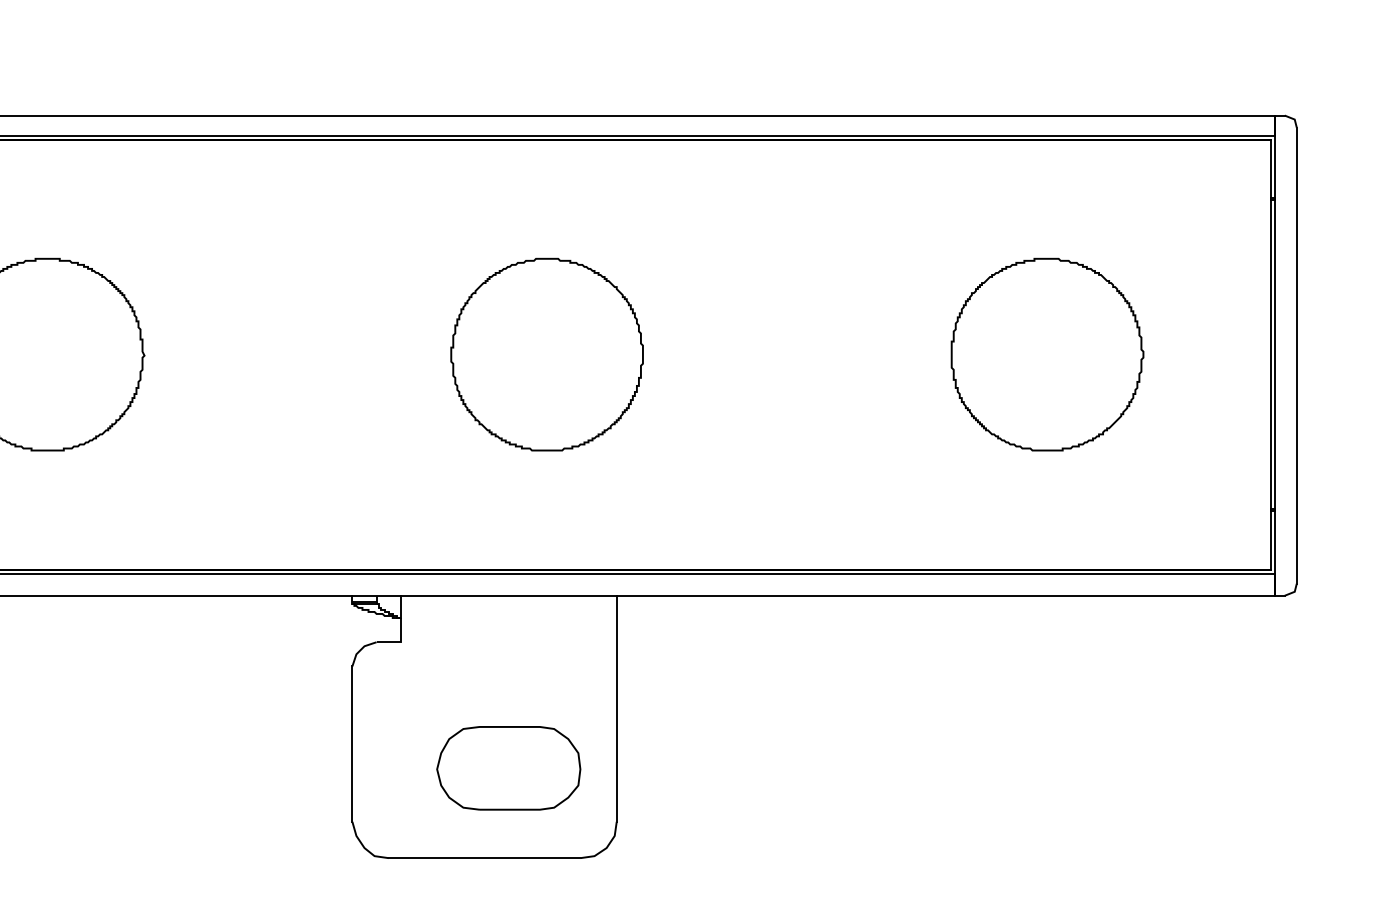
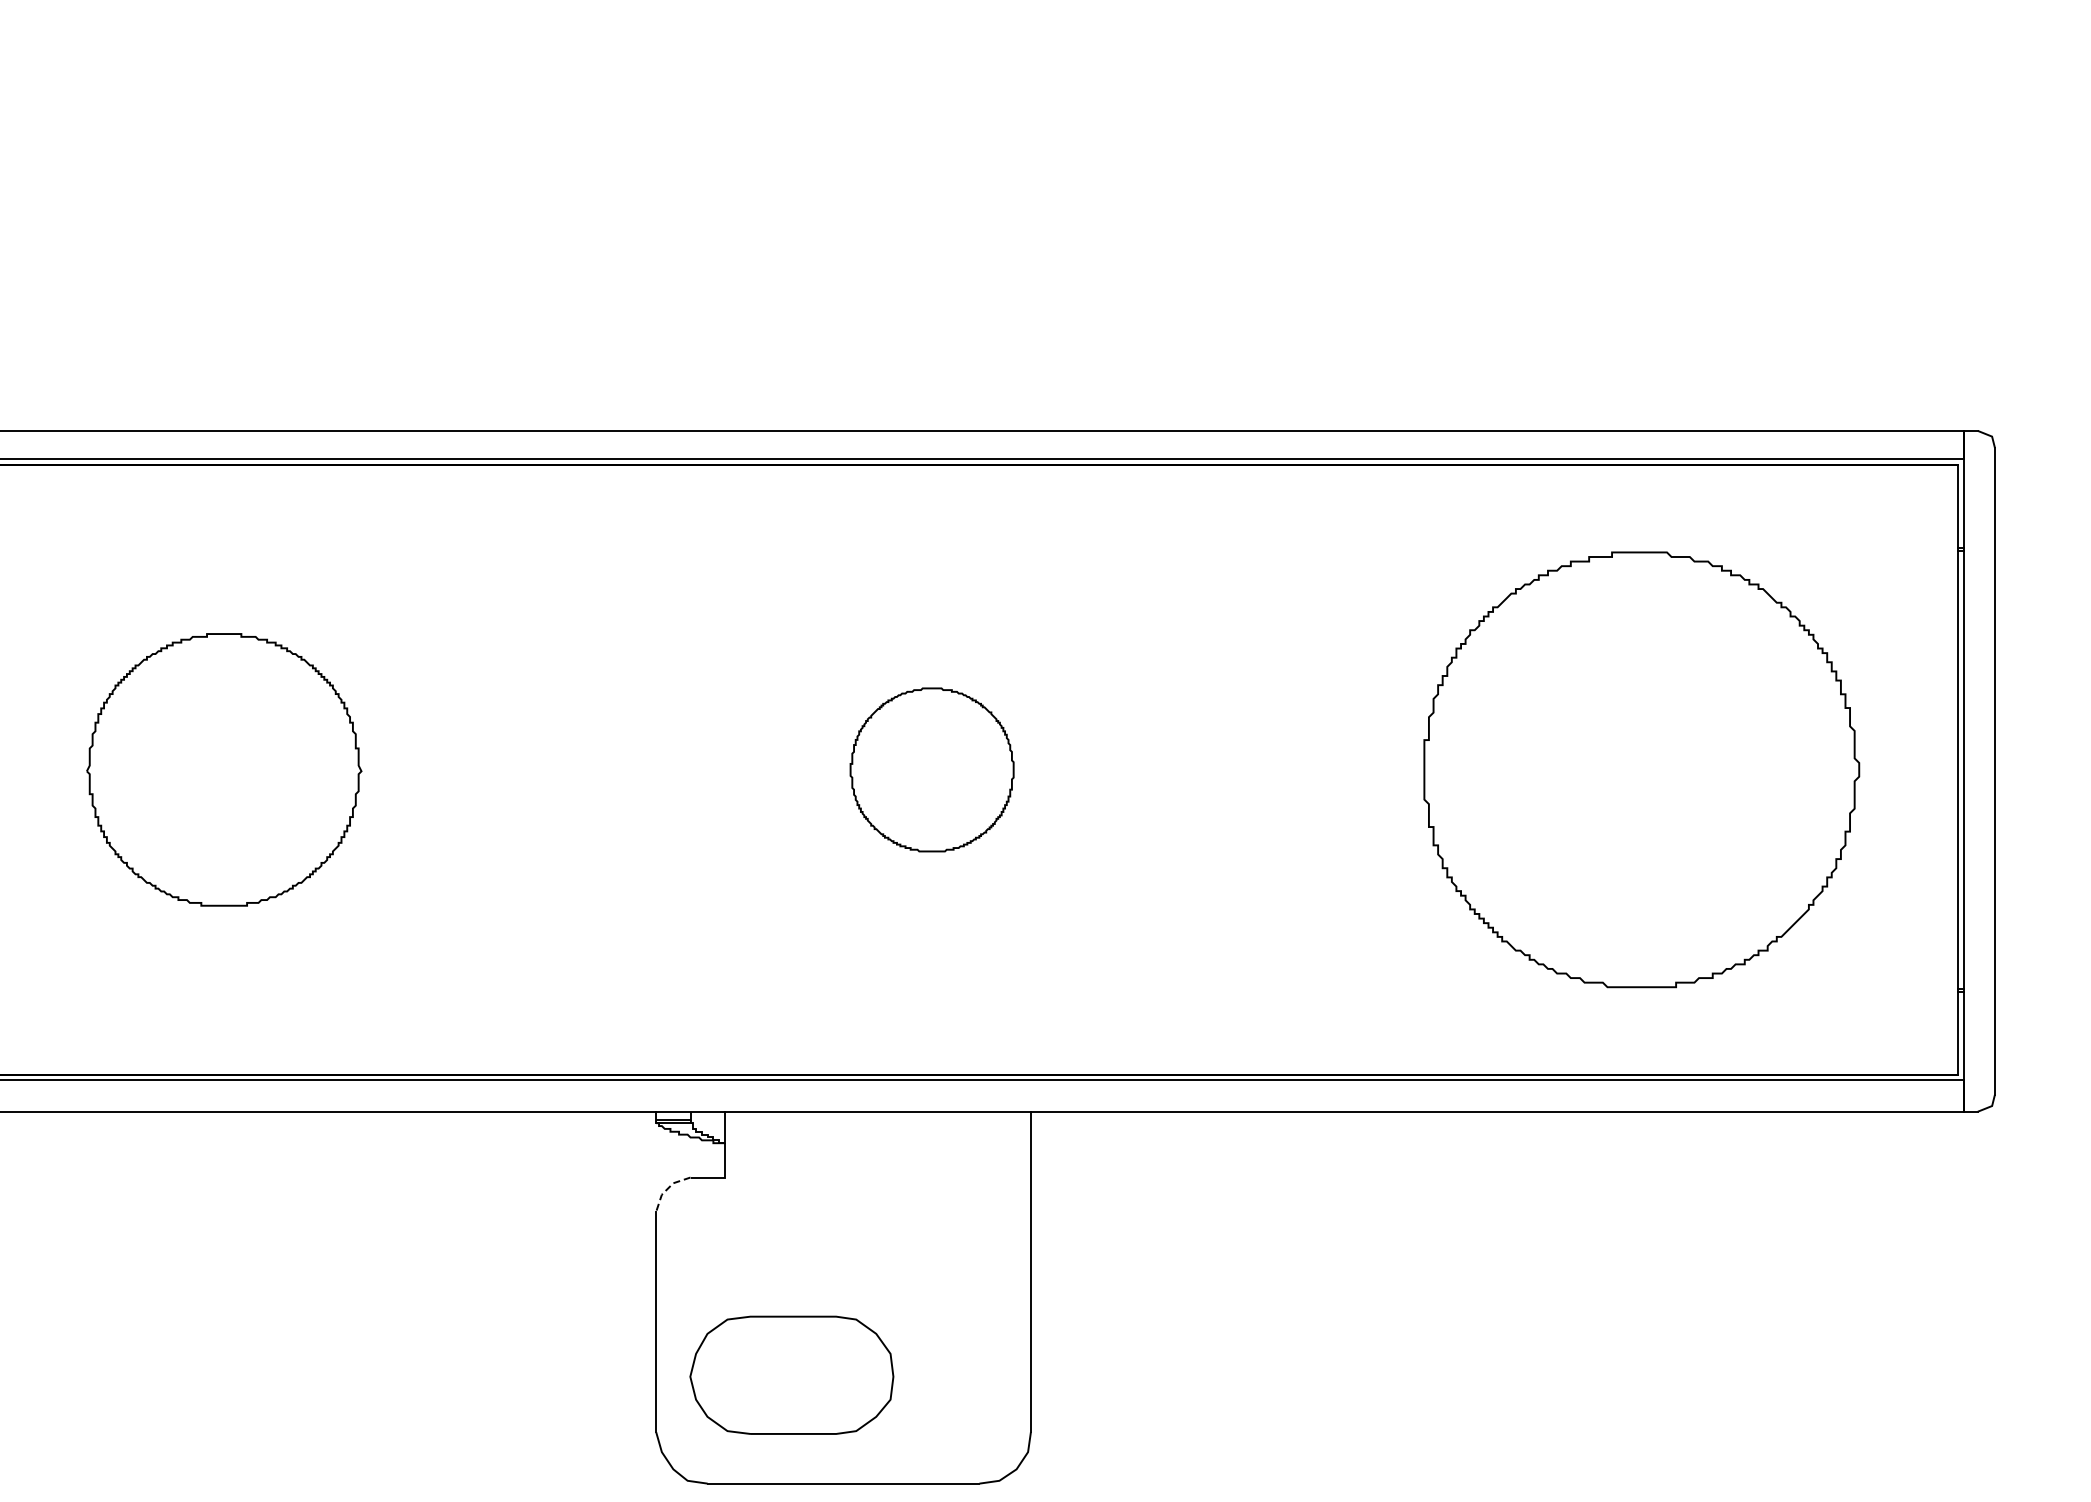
part: (546, 354) -> (931, 769), size x0.6
part: (1047, 354) -> (1641, 769), size x1.6
line: (360, 650) -> (667, 1189), solid -> dashed
part: (508, 767) -> (791, 1374), moved

